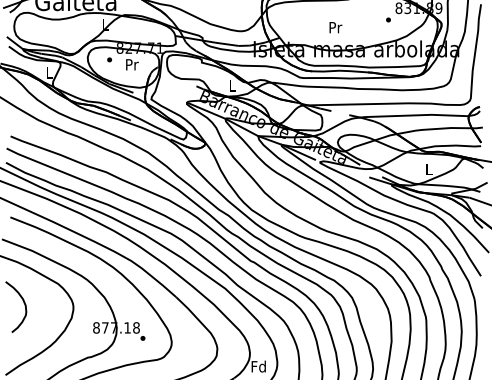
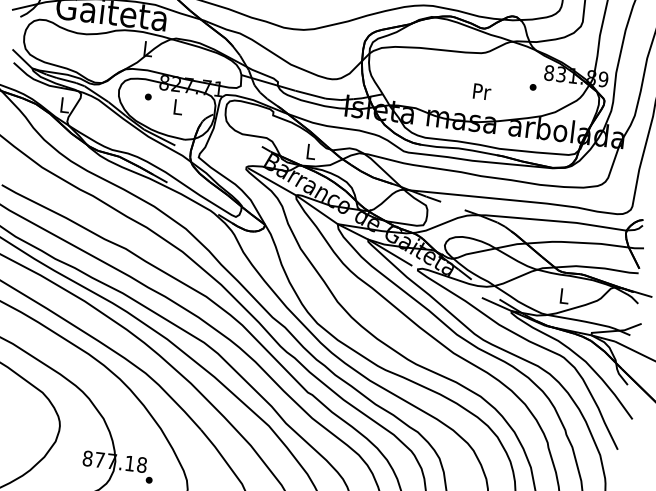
text: (335, 27) -> (481, 91), moved
text: (132, 64) -> (178, 106), Pr -> L

